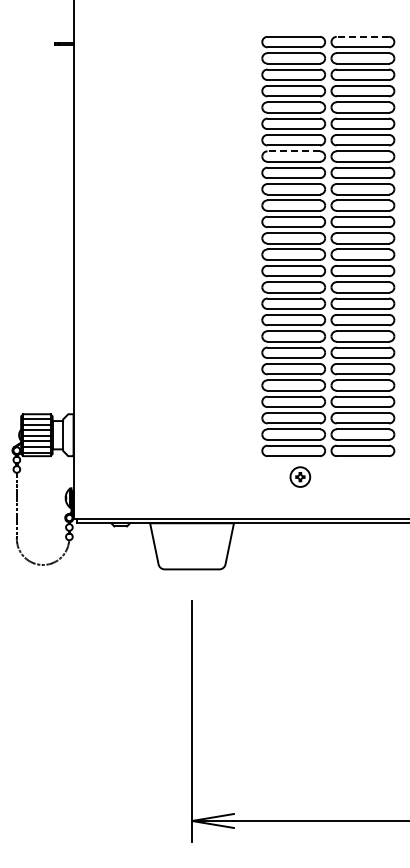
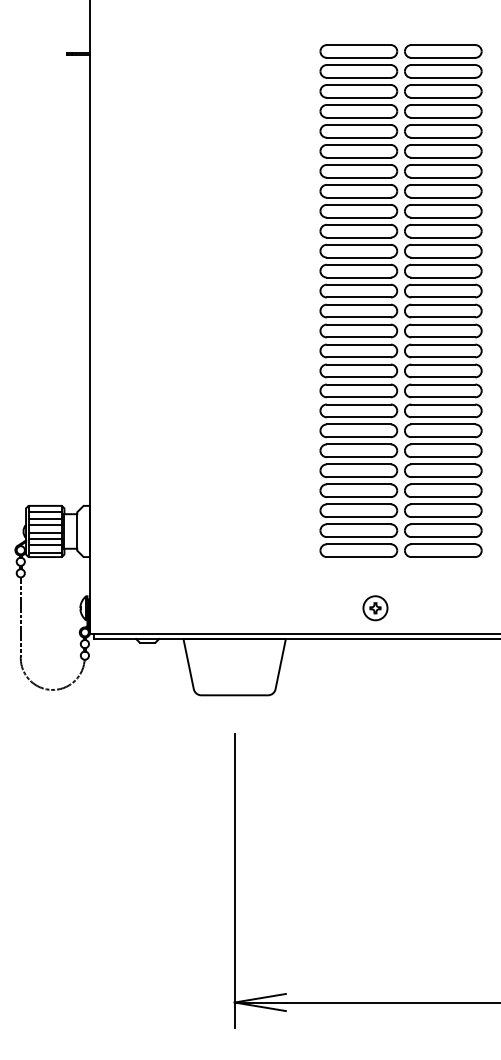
line: (362, 36) -> (442, 44), dashed -> solid
line: (293, 151) -> (358, 185), dashed -> solid
part: (300, 476) -> (375, 607), moved

